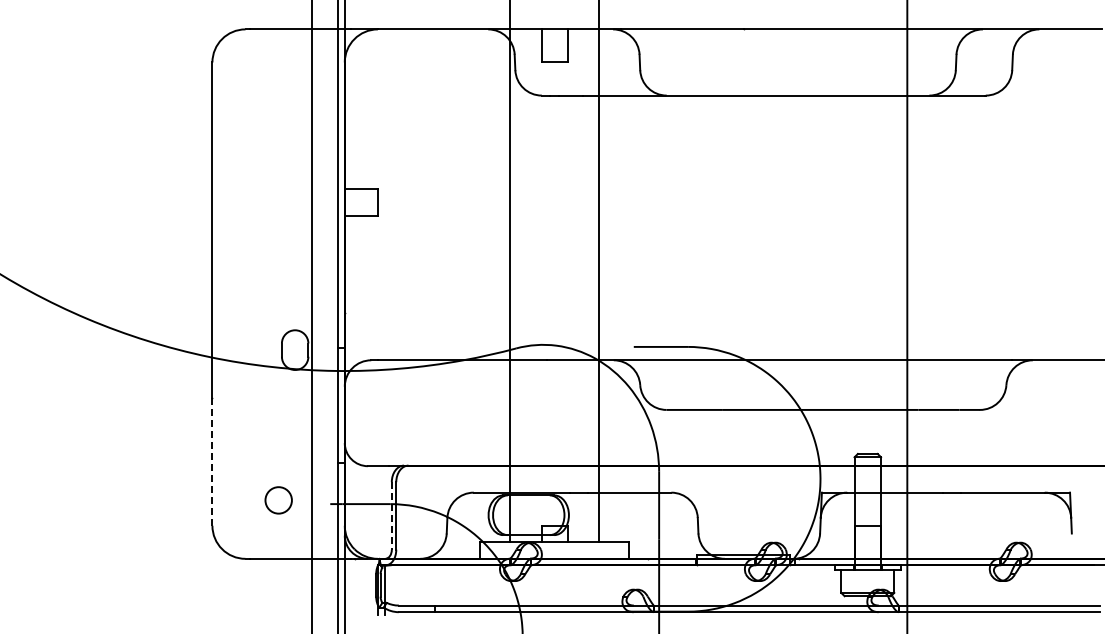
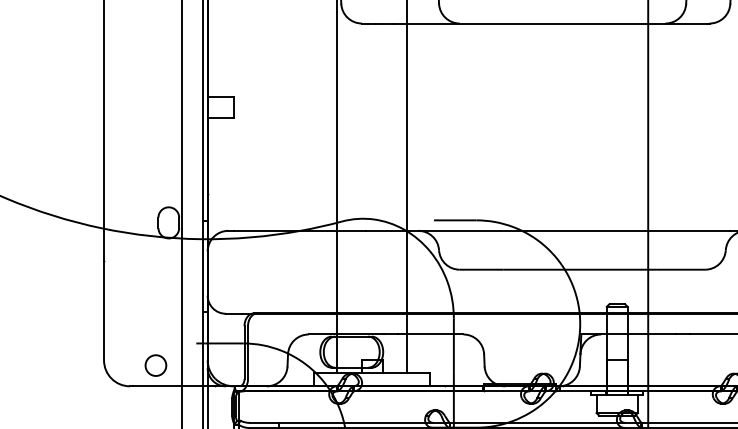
line: (212, 462) -> (104, 310), dashed -> solid
circle: (278, 500) -> (155, 365), moved
line: (391, 515) -> (244, 352), dashed -> solid

